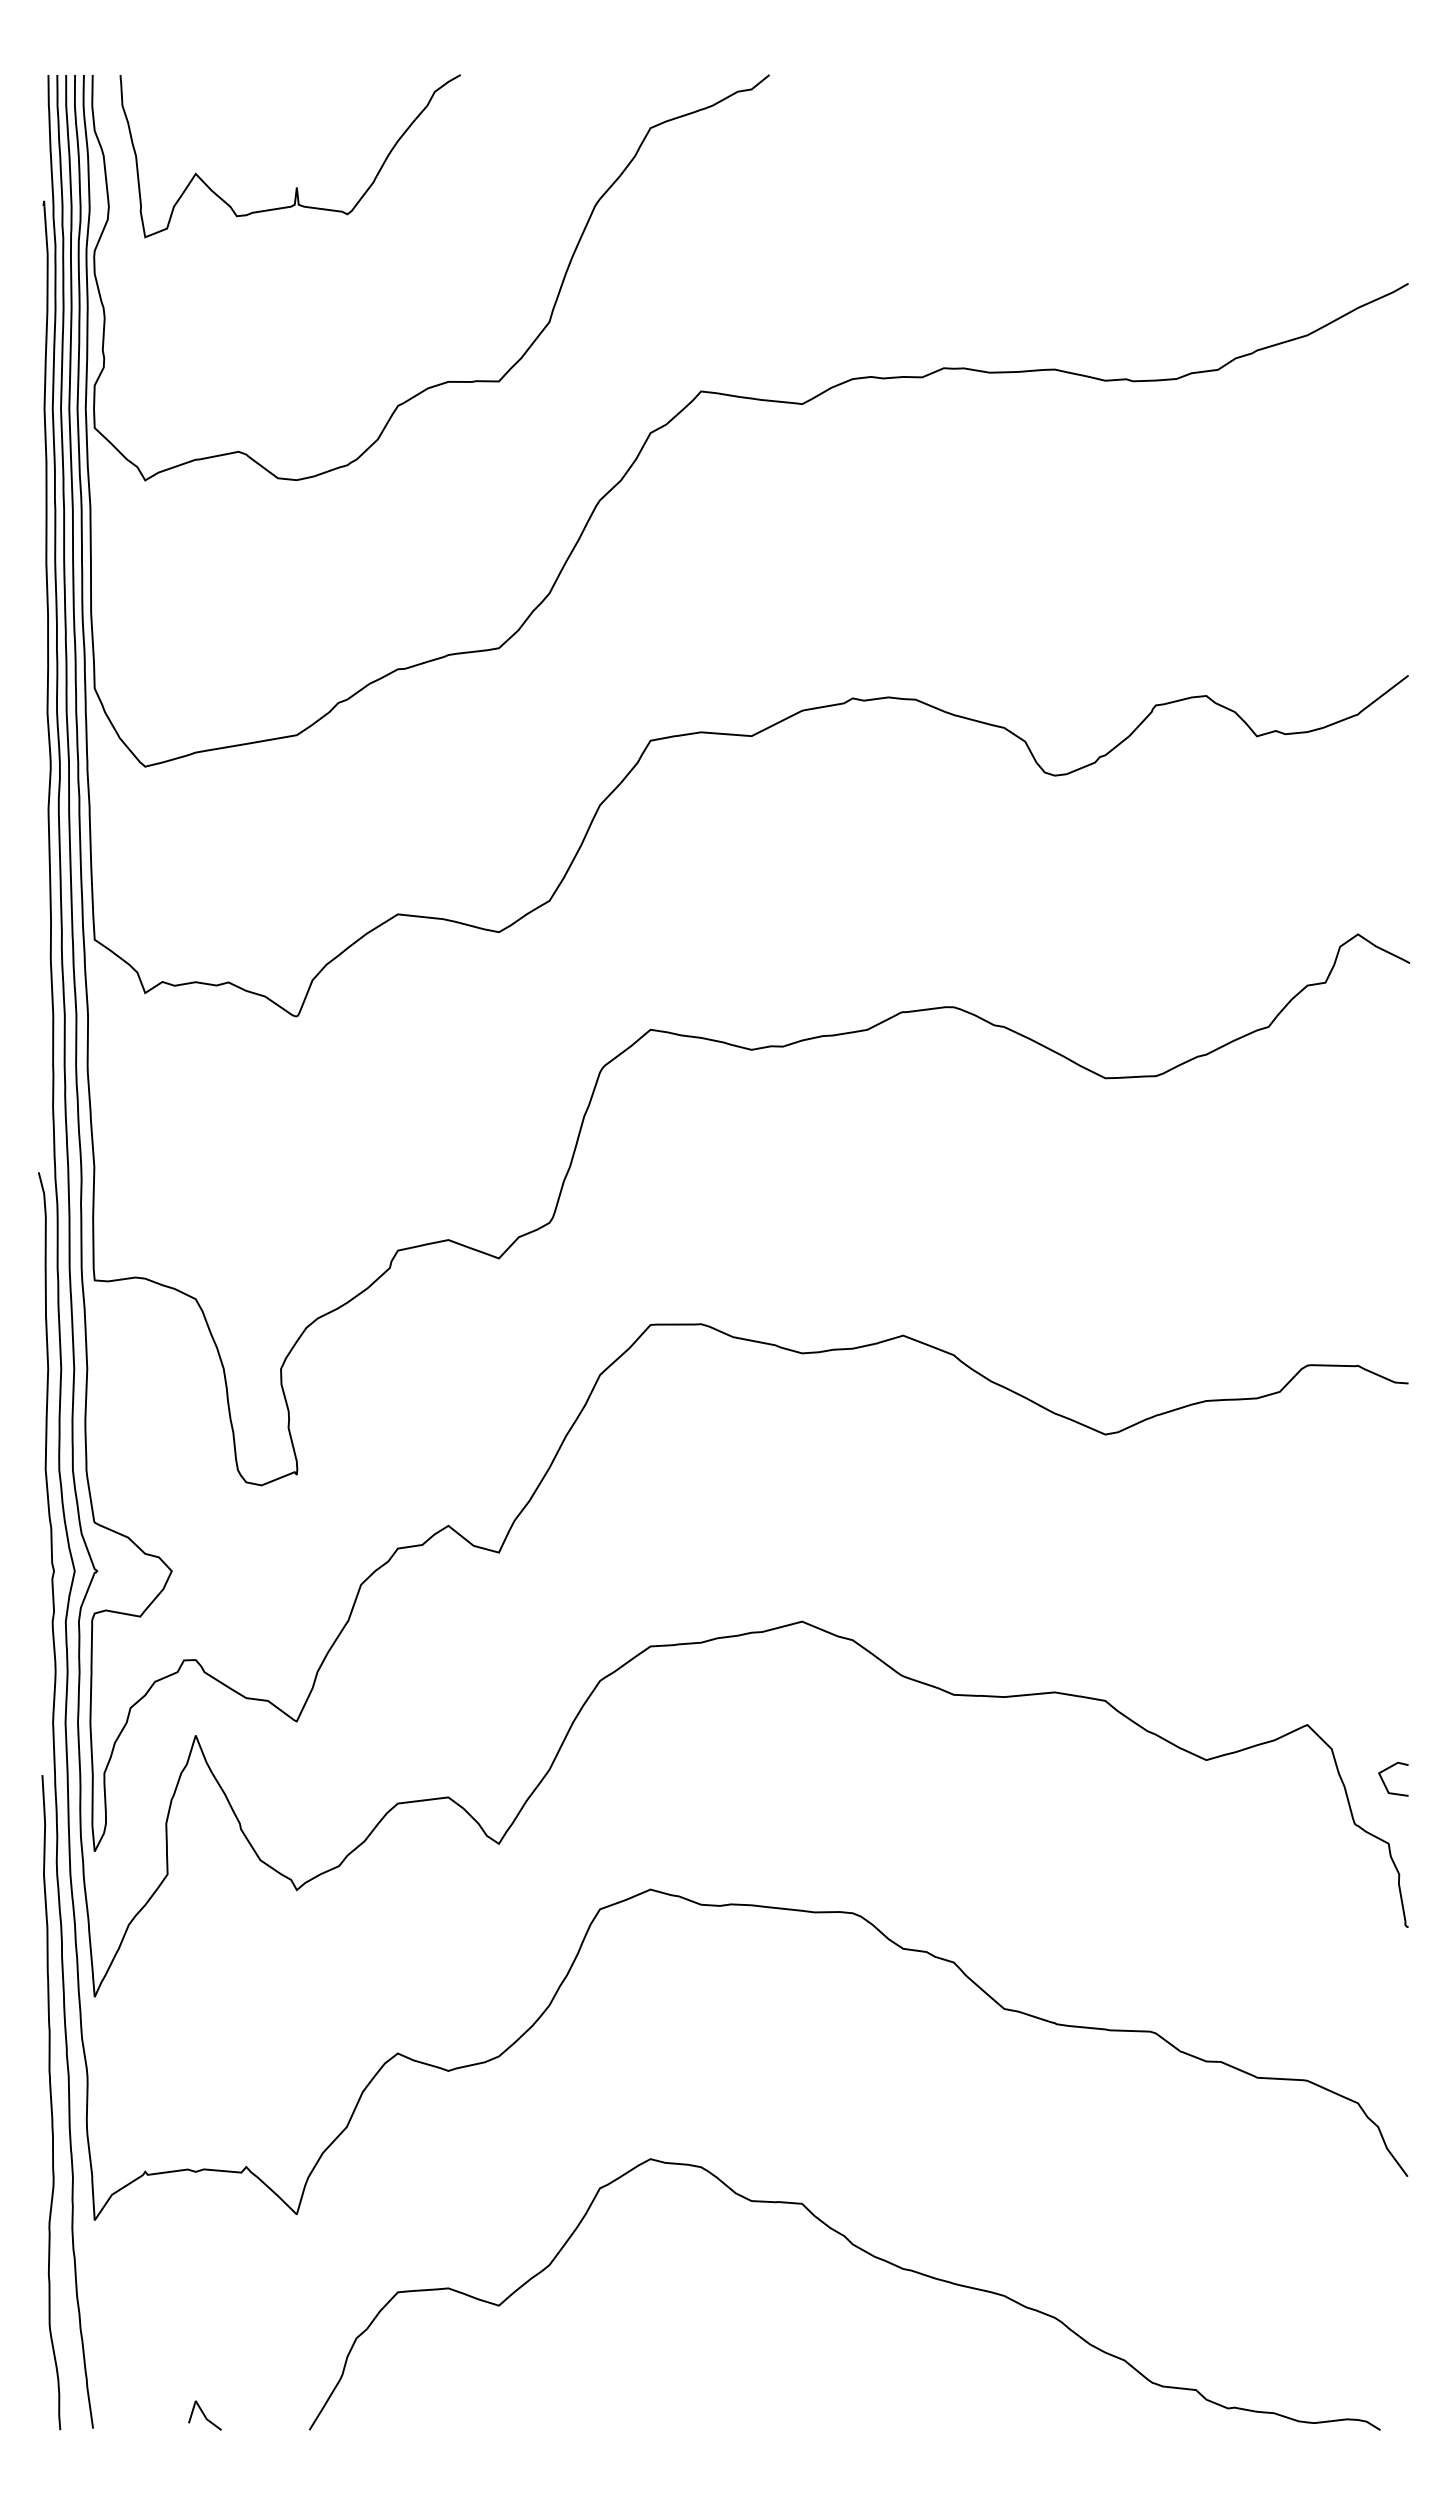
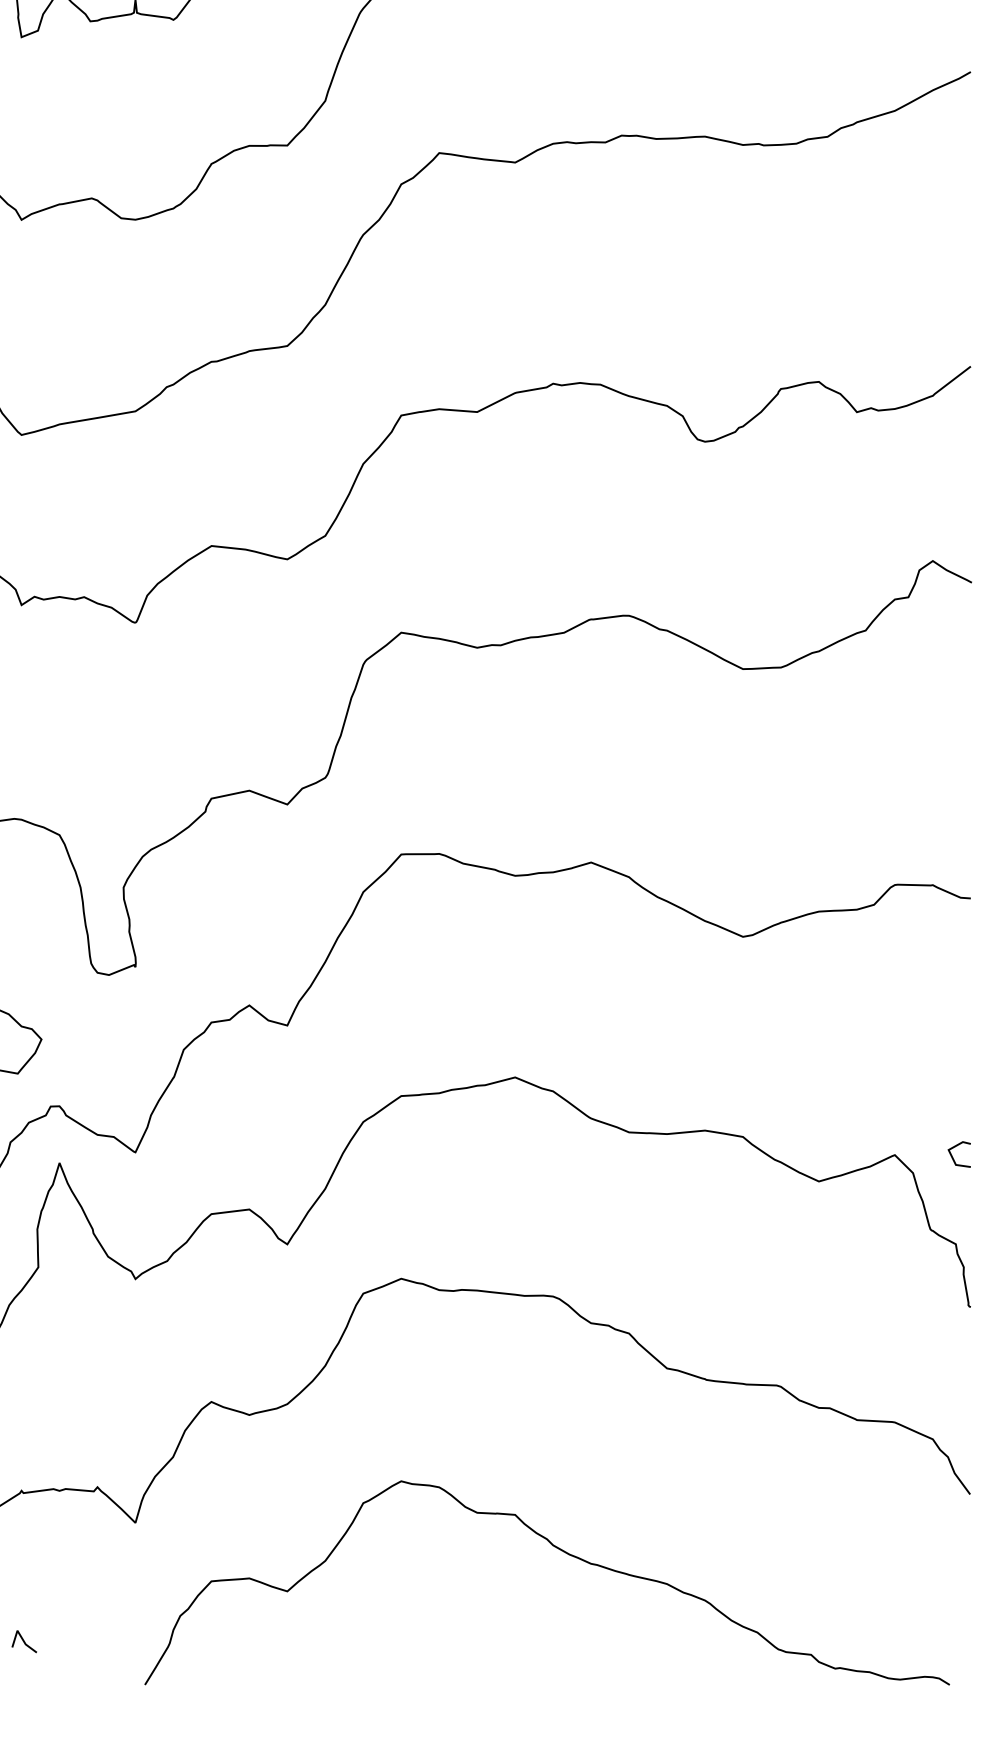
line: (1385, 1783) -> (953, 1157), moved
line: (204, 2415) -> (24, 1641), moved

